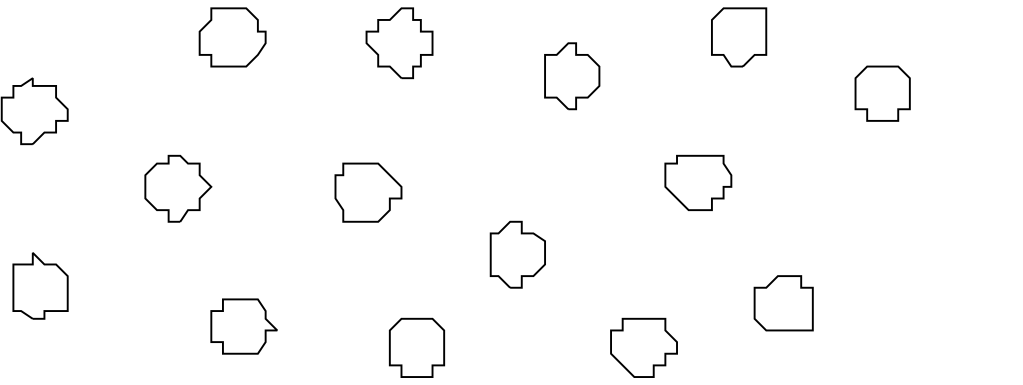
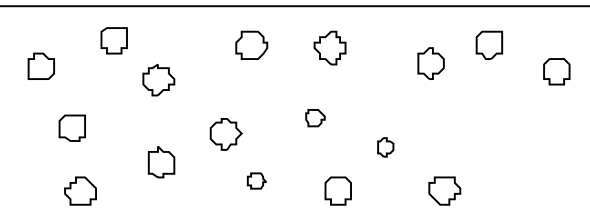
part: (570, 76) -> (430, 63), moved
part: (696, 182) -> (469, 113), removed
part: (176, 188) -> (225, 134), moved
part: (368, 191) -> (315, 117), size x0.6
part: (517, 255) -> (385, 147), size x0.6
part: (781, 301) -> (509, 169), removed
part: (242, 325) -> (256, 180), size x0.6

